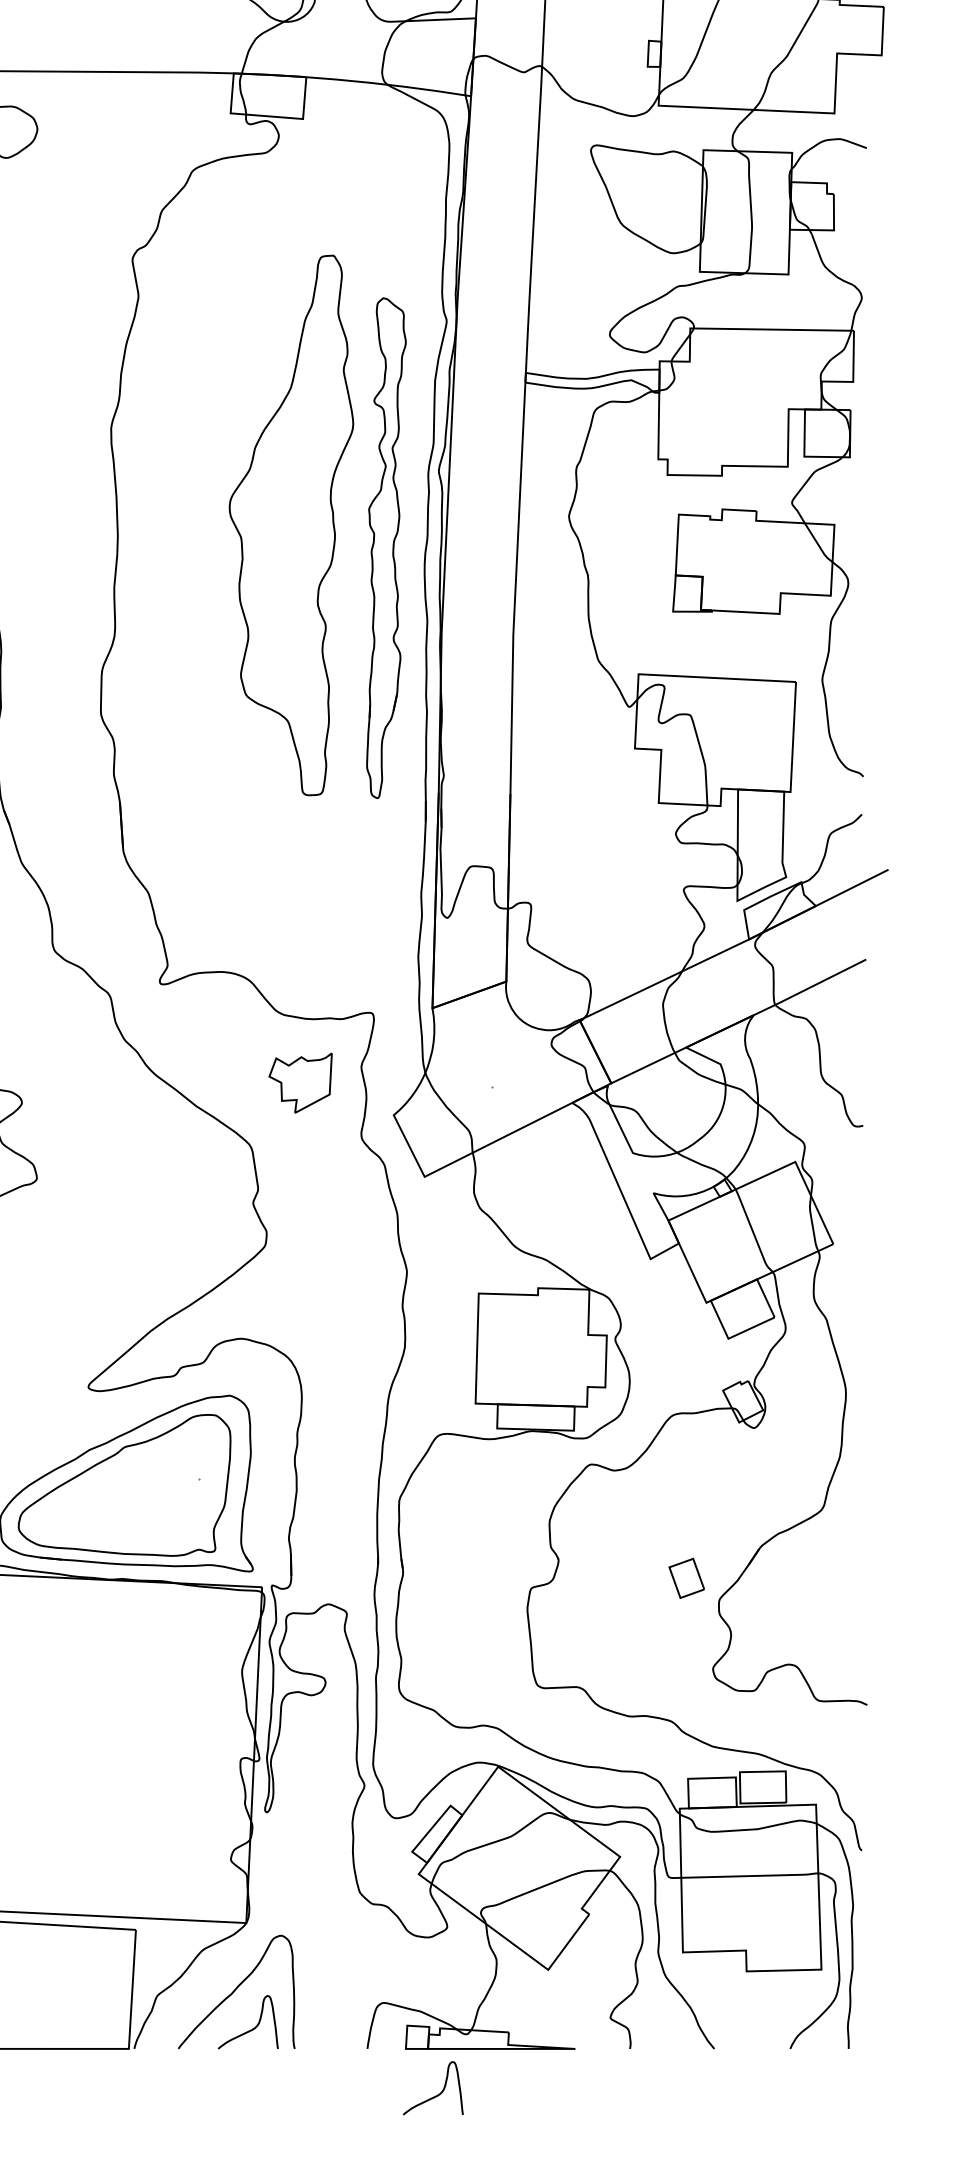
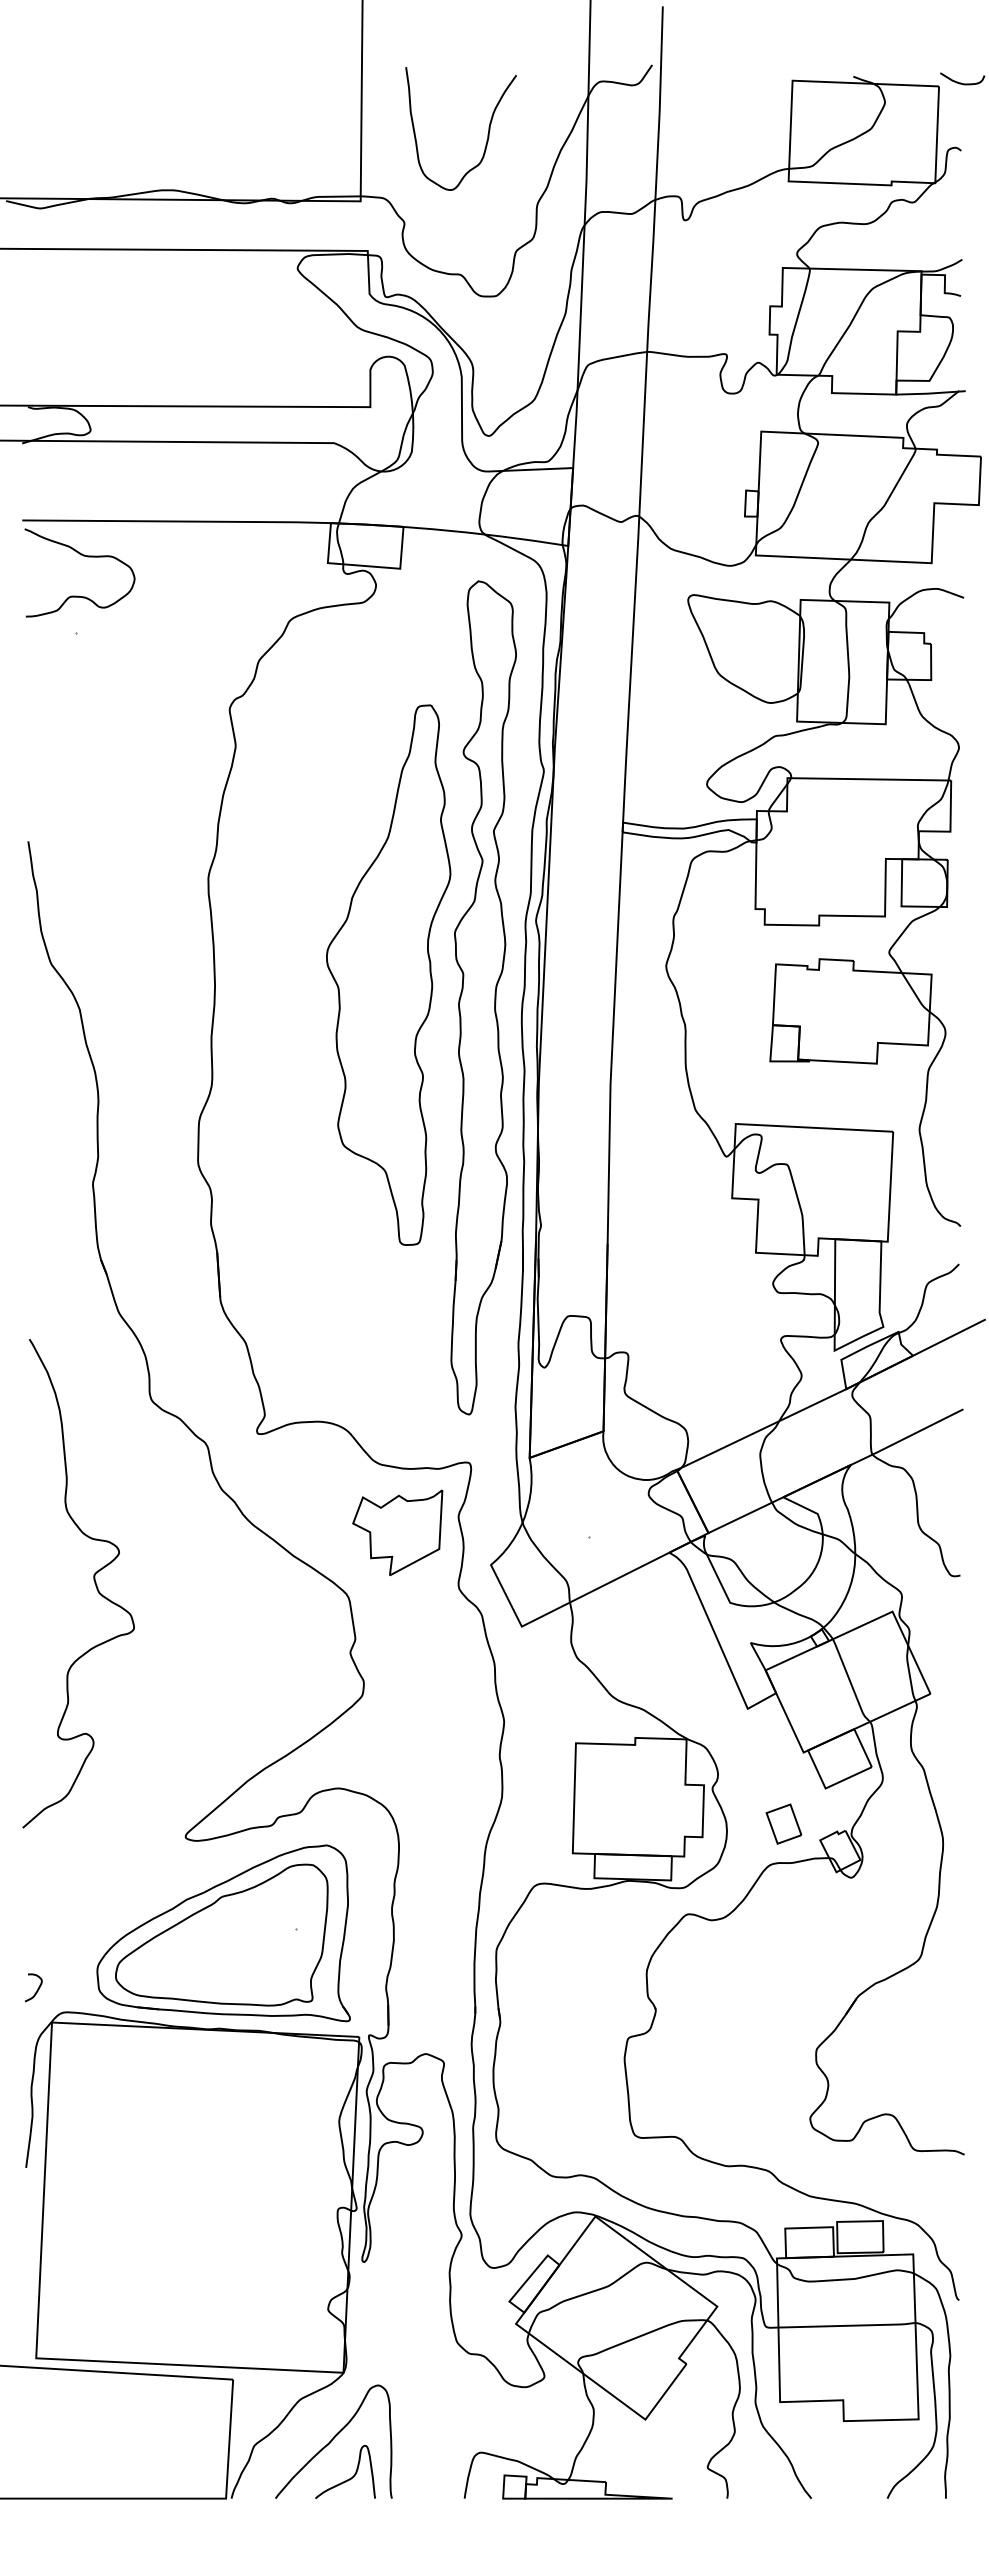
part: (386, 547) -> (483, 997), size x1.67
part: (300, 1082) -> (397, 1532), size x1.43
part: (686, 1577) -> (783, 1823), moved
curve: (438, 2093) -> (535, 2543), removed

